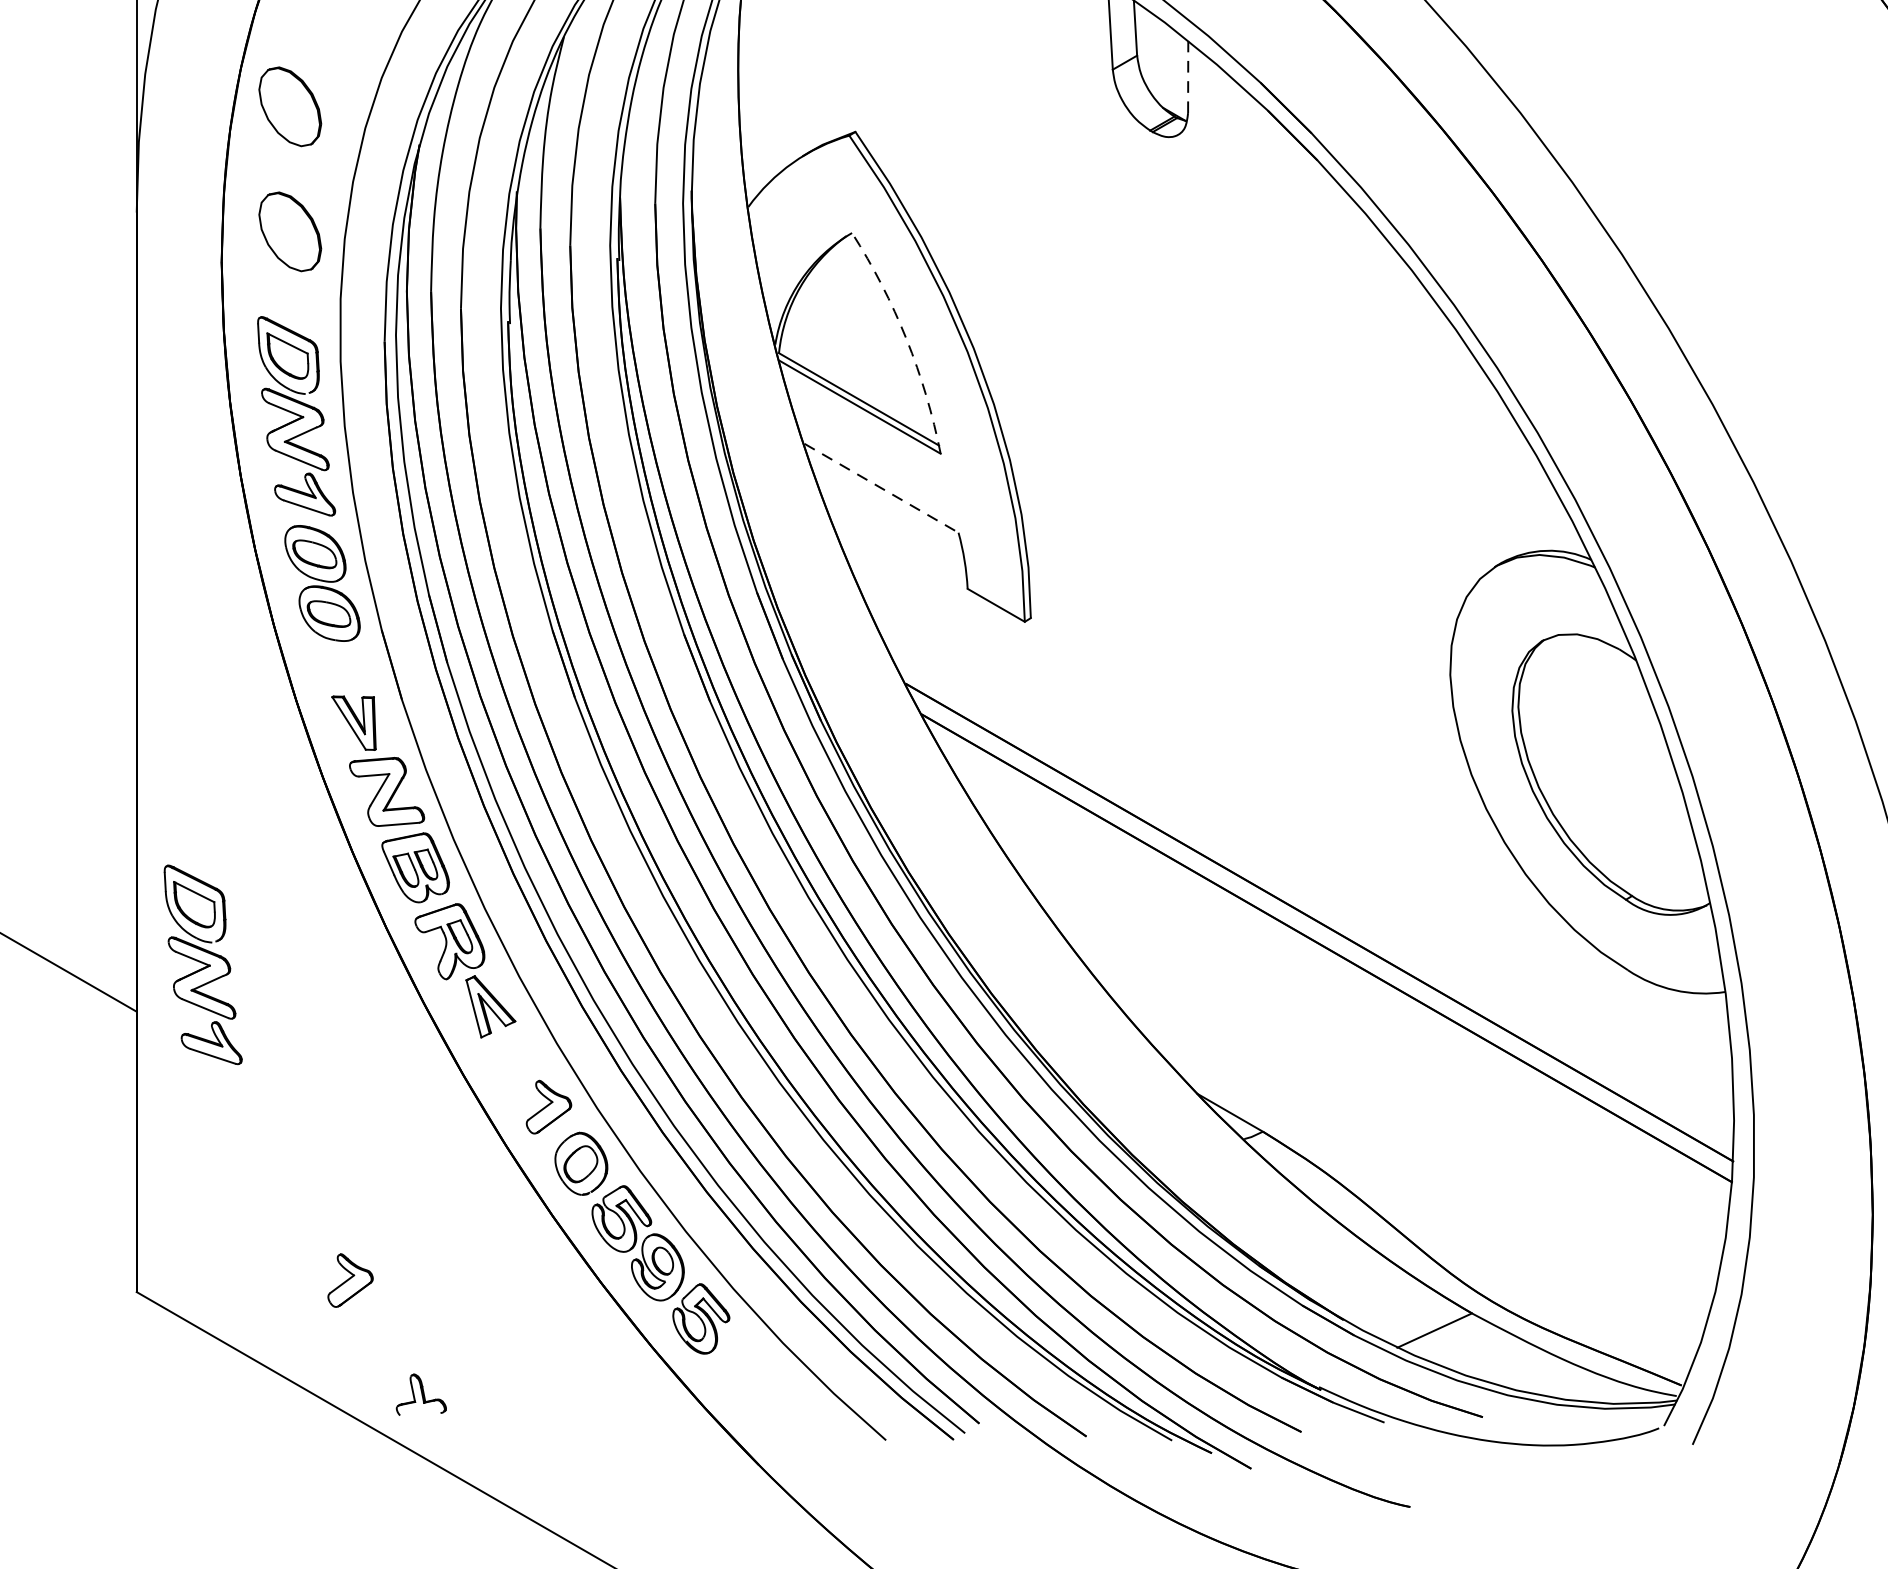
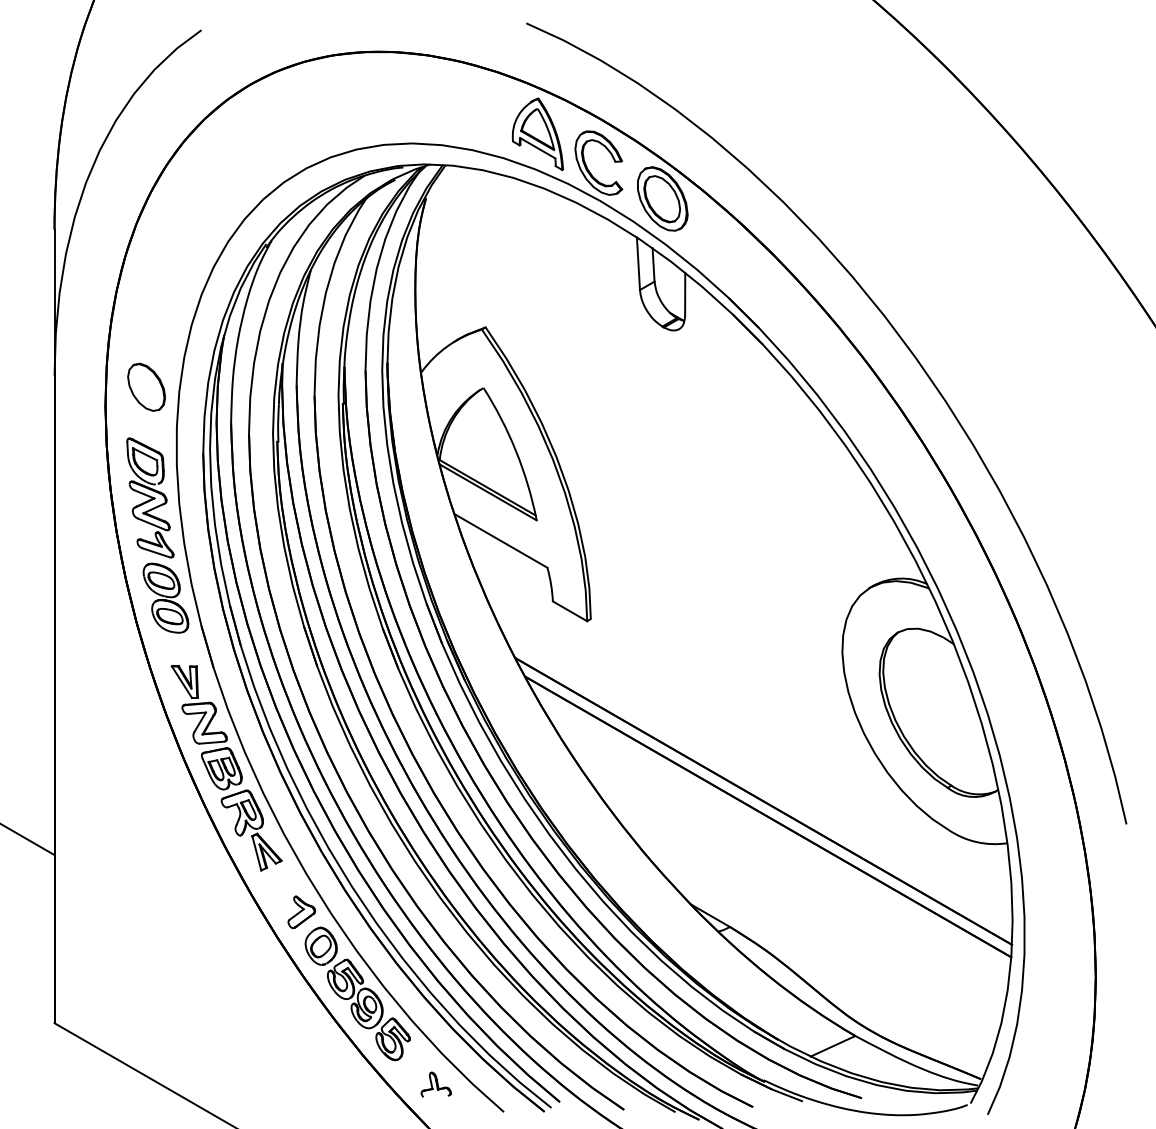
line: (1188, 77) -> (685, 294), dashed -> solid
part: (290, 105) -> (146, 311), removed
arc: (906, 338) -> (516, 451), dashed -> solid
line: (881, 488) -> (501, 541), dashed -> solid
part: (203, 964) -> (94, 826), removed
part: (350, 1279) -> (182, 1015), removed
part: (420, 1394) -> (435, 1084), moved

